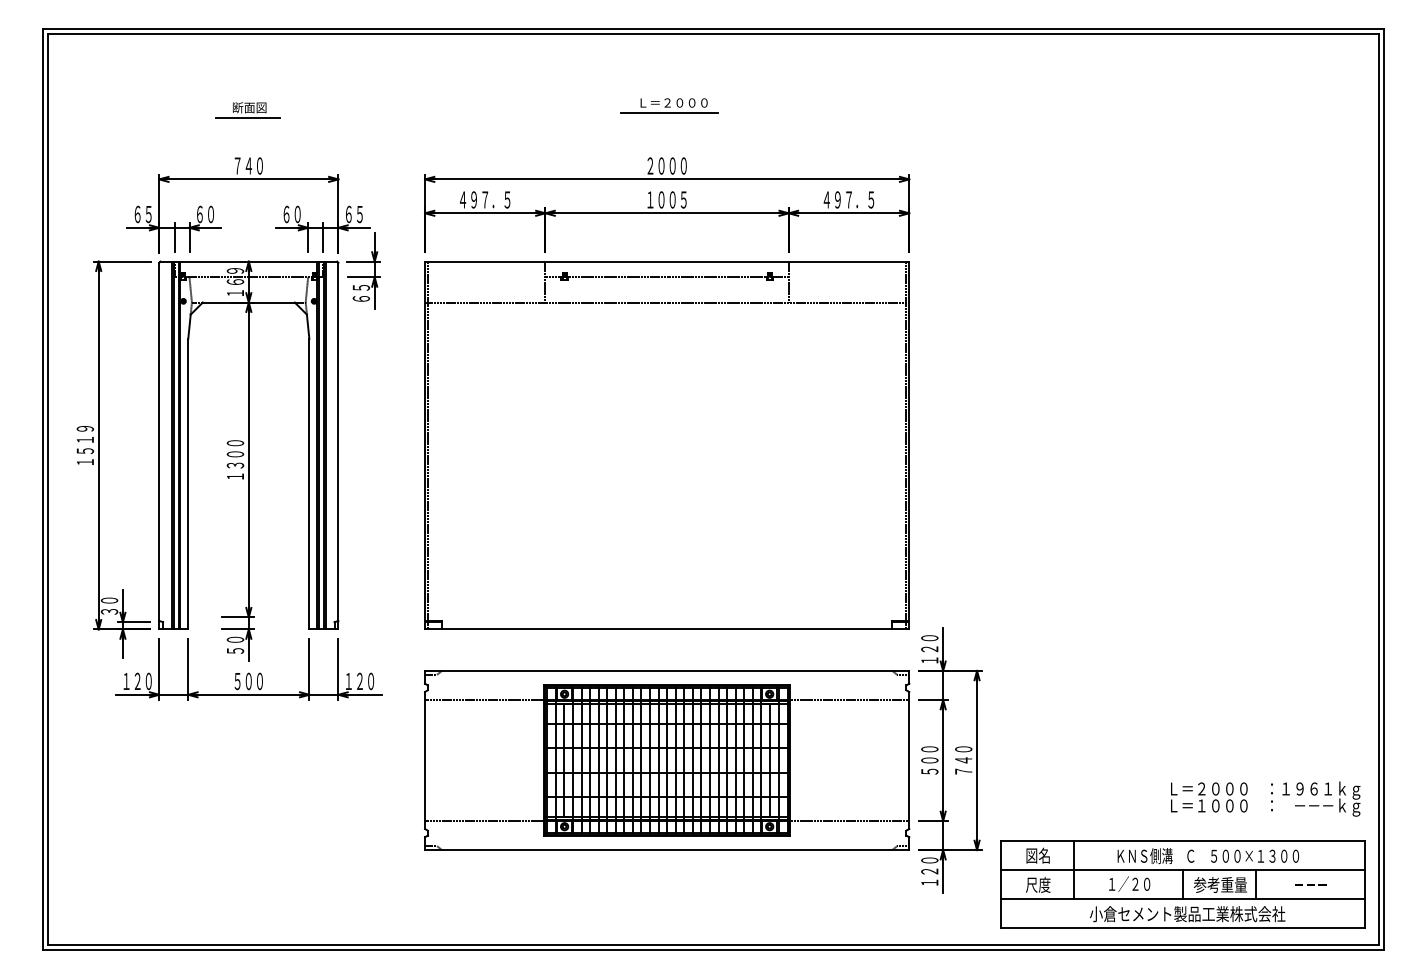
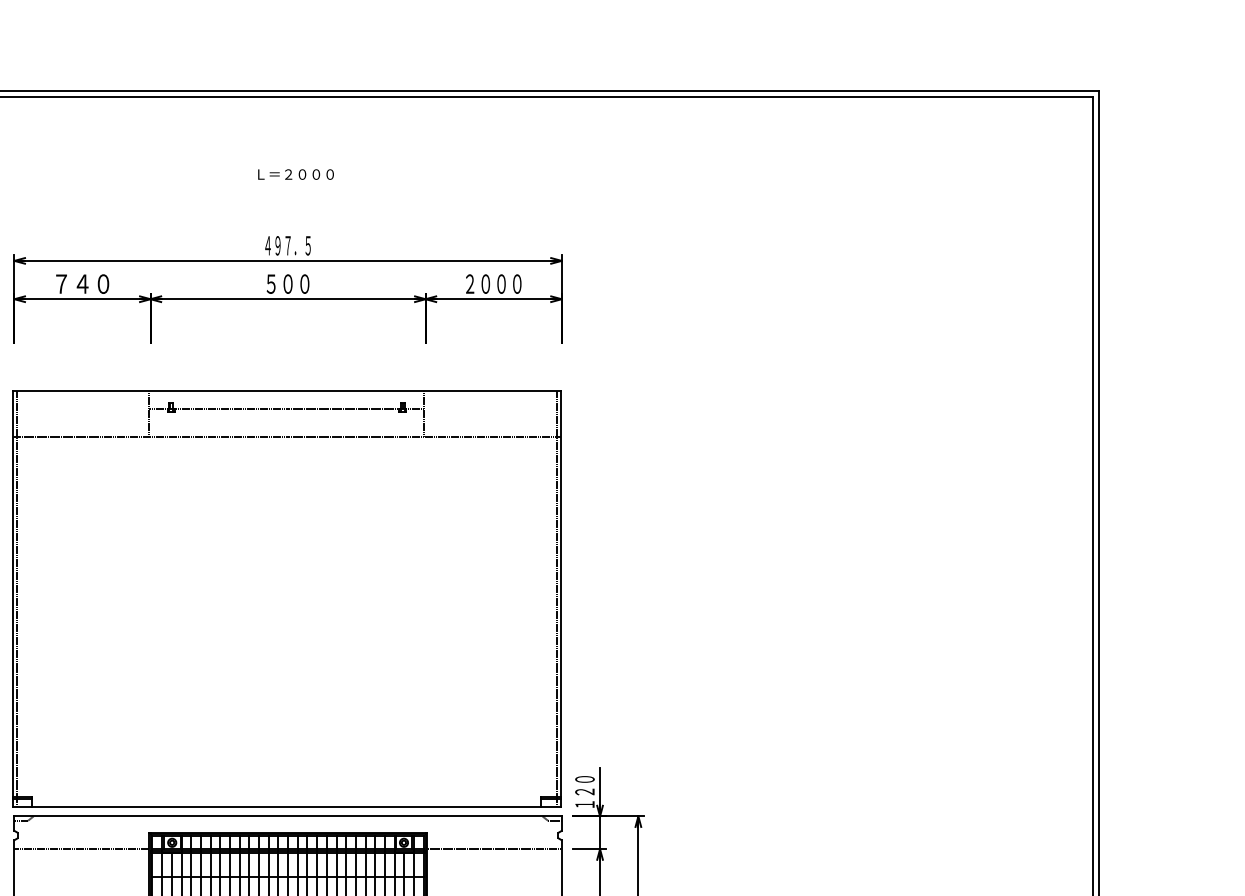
line: (669, 112) -> (290, 185), removed
text: (666, 165) -> (287, 245), ２０００ -> ４９７．５
text: (485, 199) -> (82, 283), ４９７．５ -> ７４０
text: (666, 199) -> (287, 283), １００５ -> ５００
text: (848, 199) -> (493, 283), ４９７．５ -> ２０００
part: (666, 445) -> (286, 598), moved

